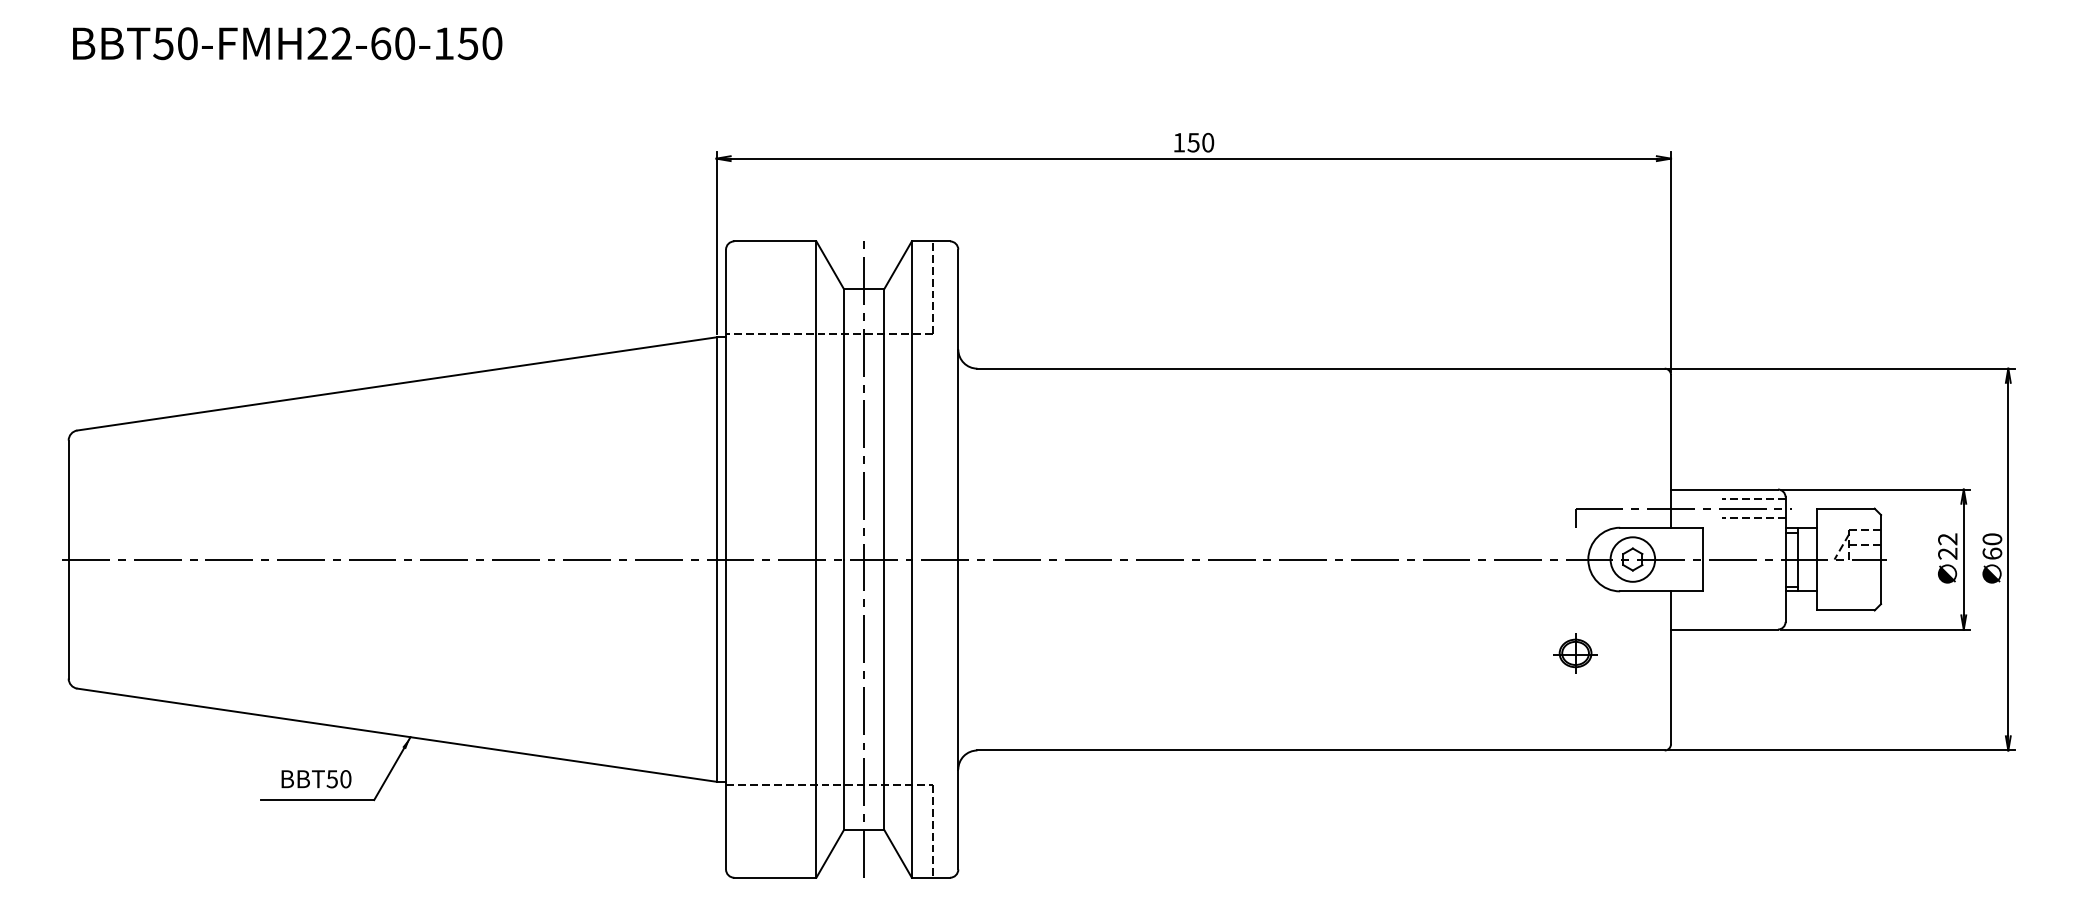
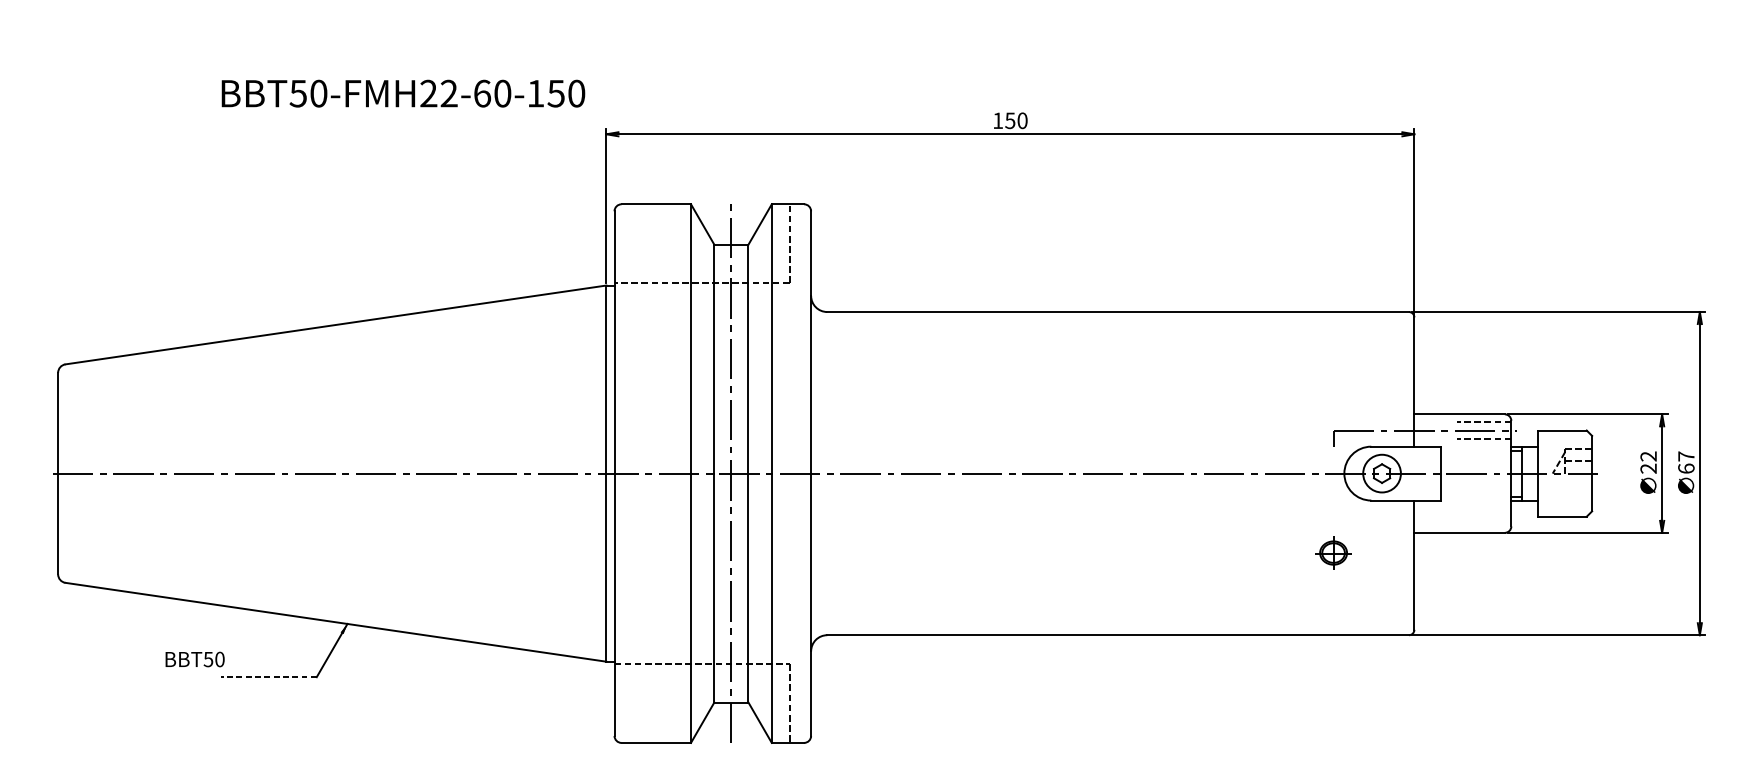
text: (287, 43) -> (403, 93), moved
text: (1992, 539) -> (1686, 456), 60 -> 67
text: (316, 779) -> (195, 659), moved
line: (317, 800) -> (268, 677), solid -> dashed

